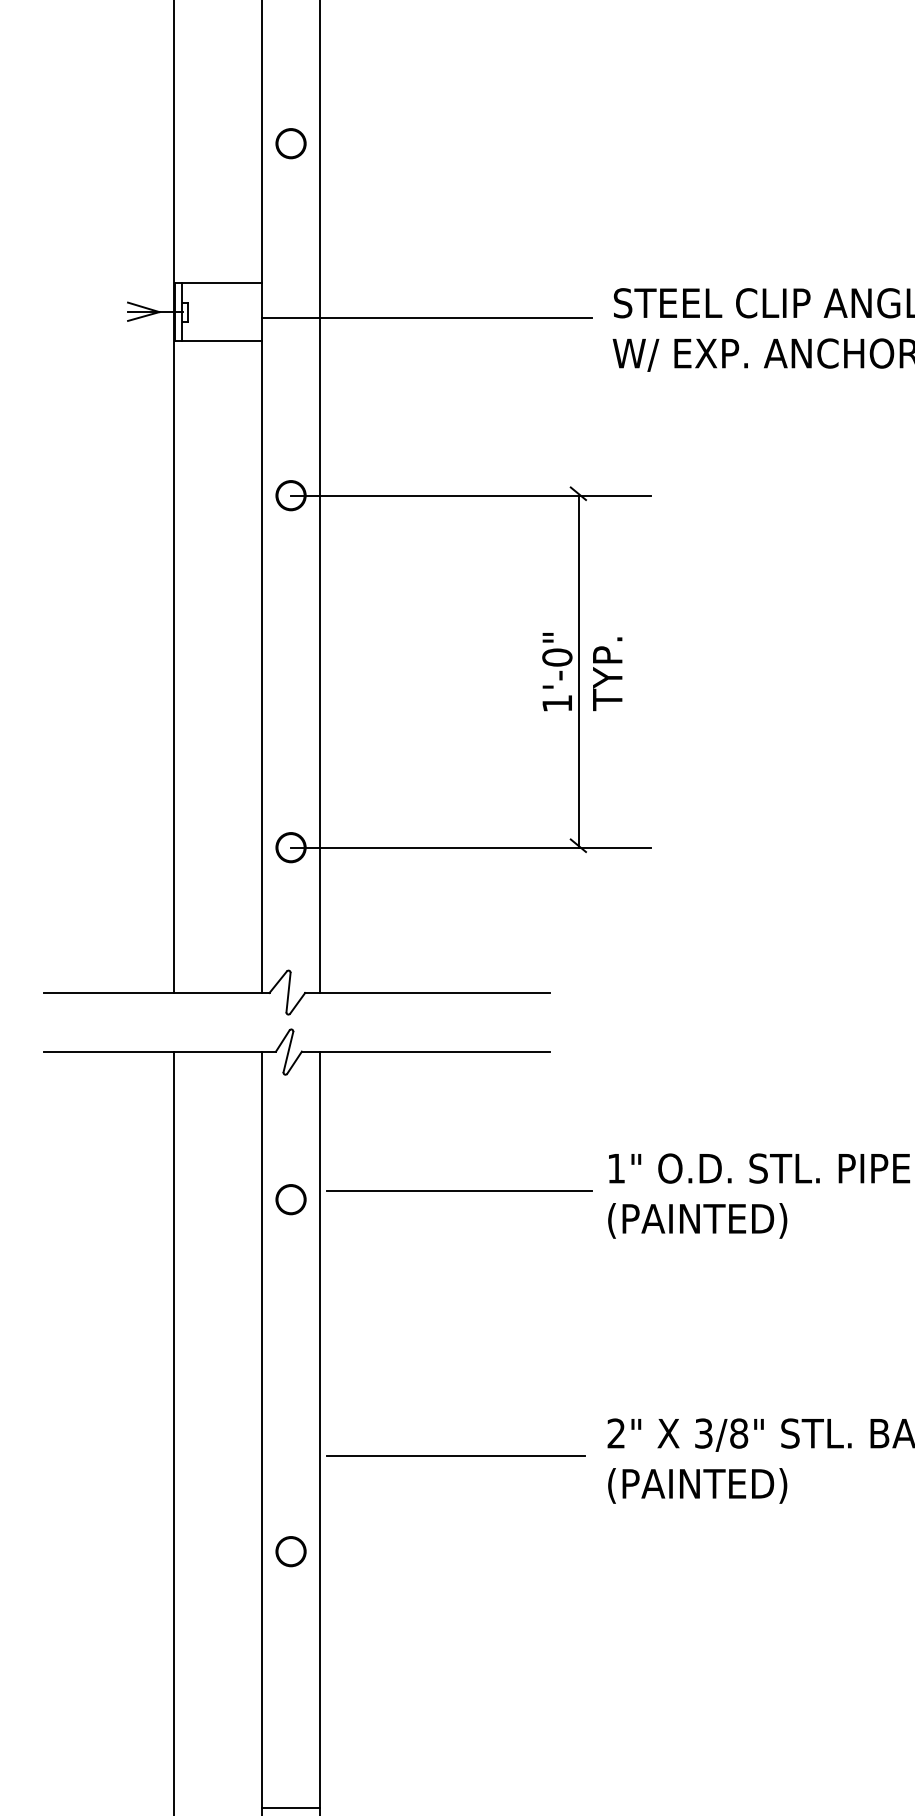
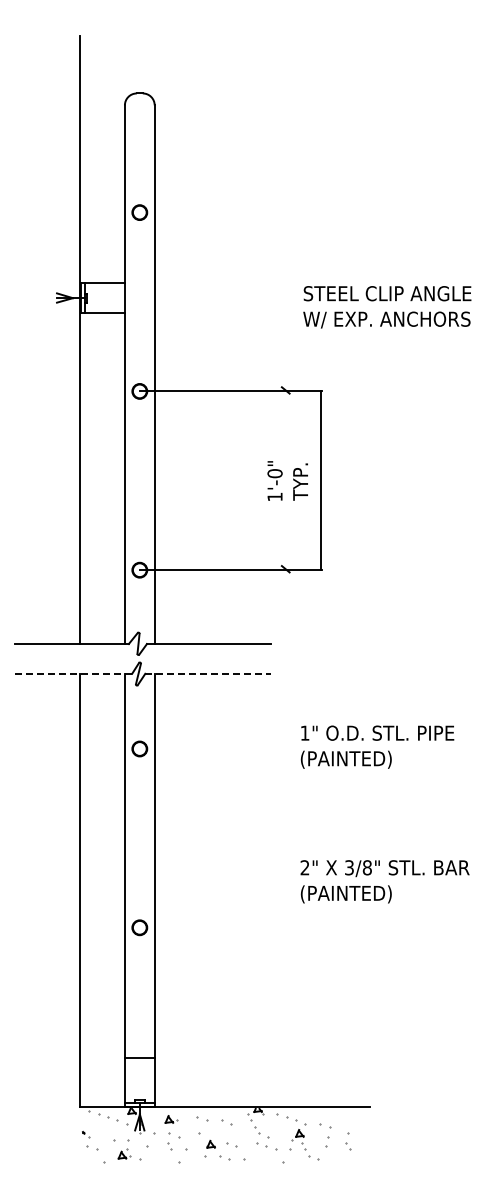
line: (426, 318) -> (208, 301), removed
line: (577, 671) -> (320, 480), moved
line: (160, 1051) -> (73, 673), solid -> dashed
line: (426, 1051) -> (208, 673), solid -> dashed
line: (459, 1190) -> (225, 744), removed
line: (455, 1456) -> (223, 879), removed

